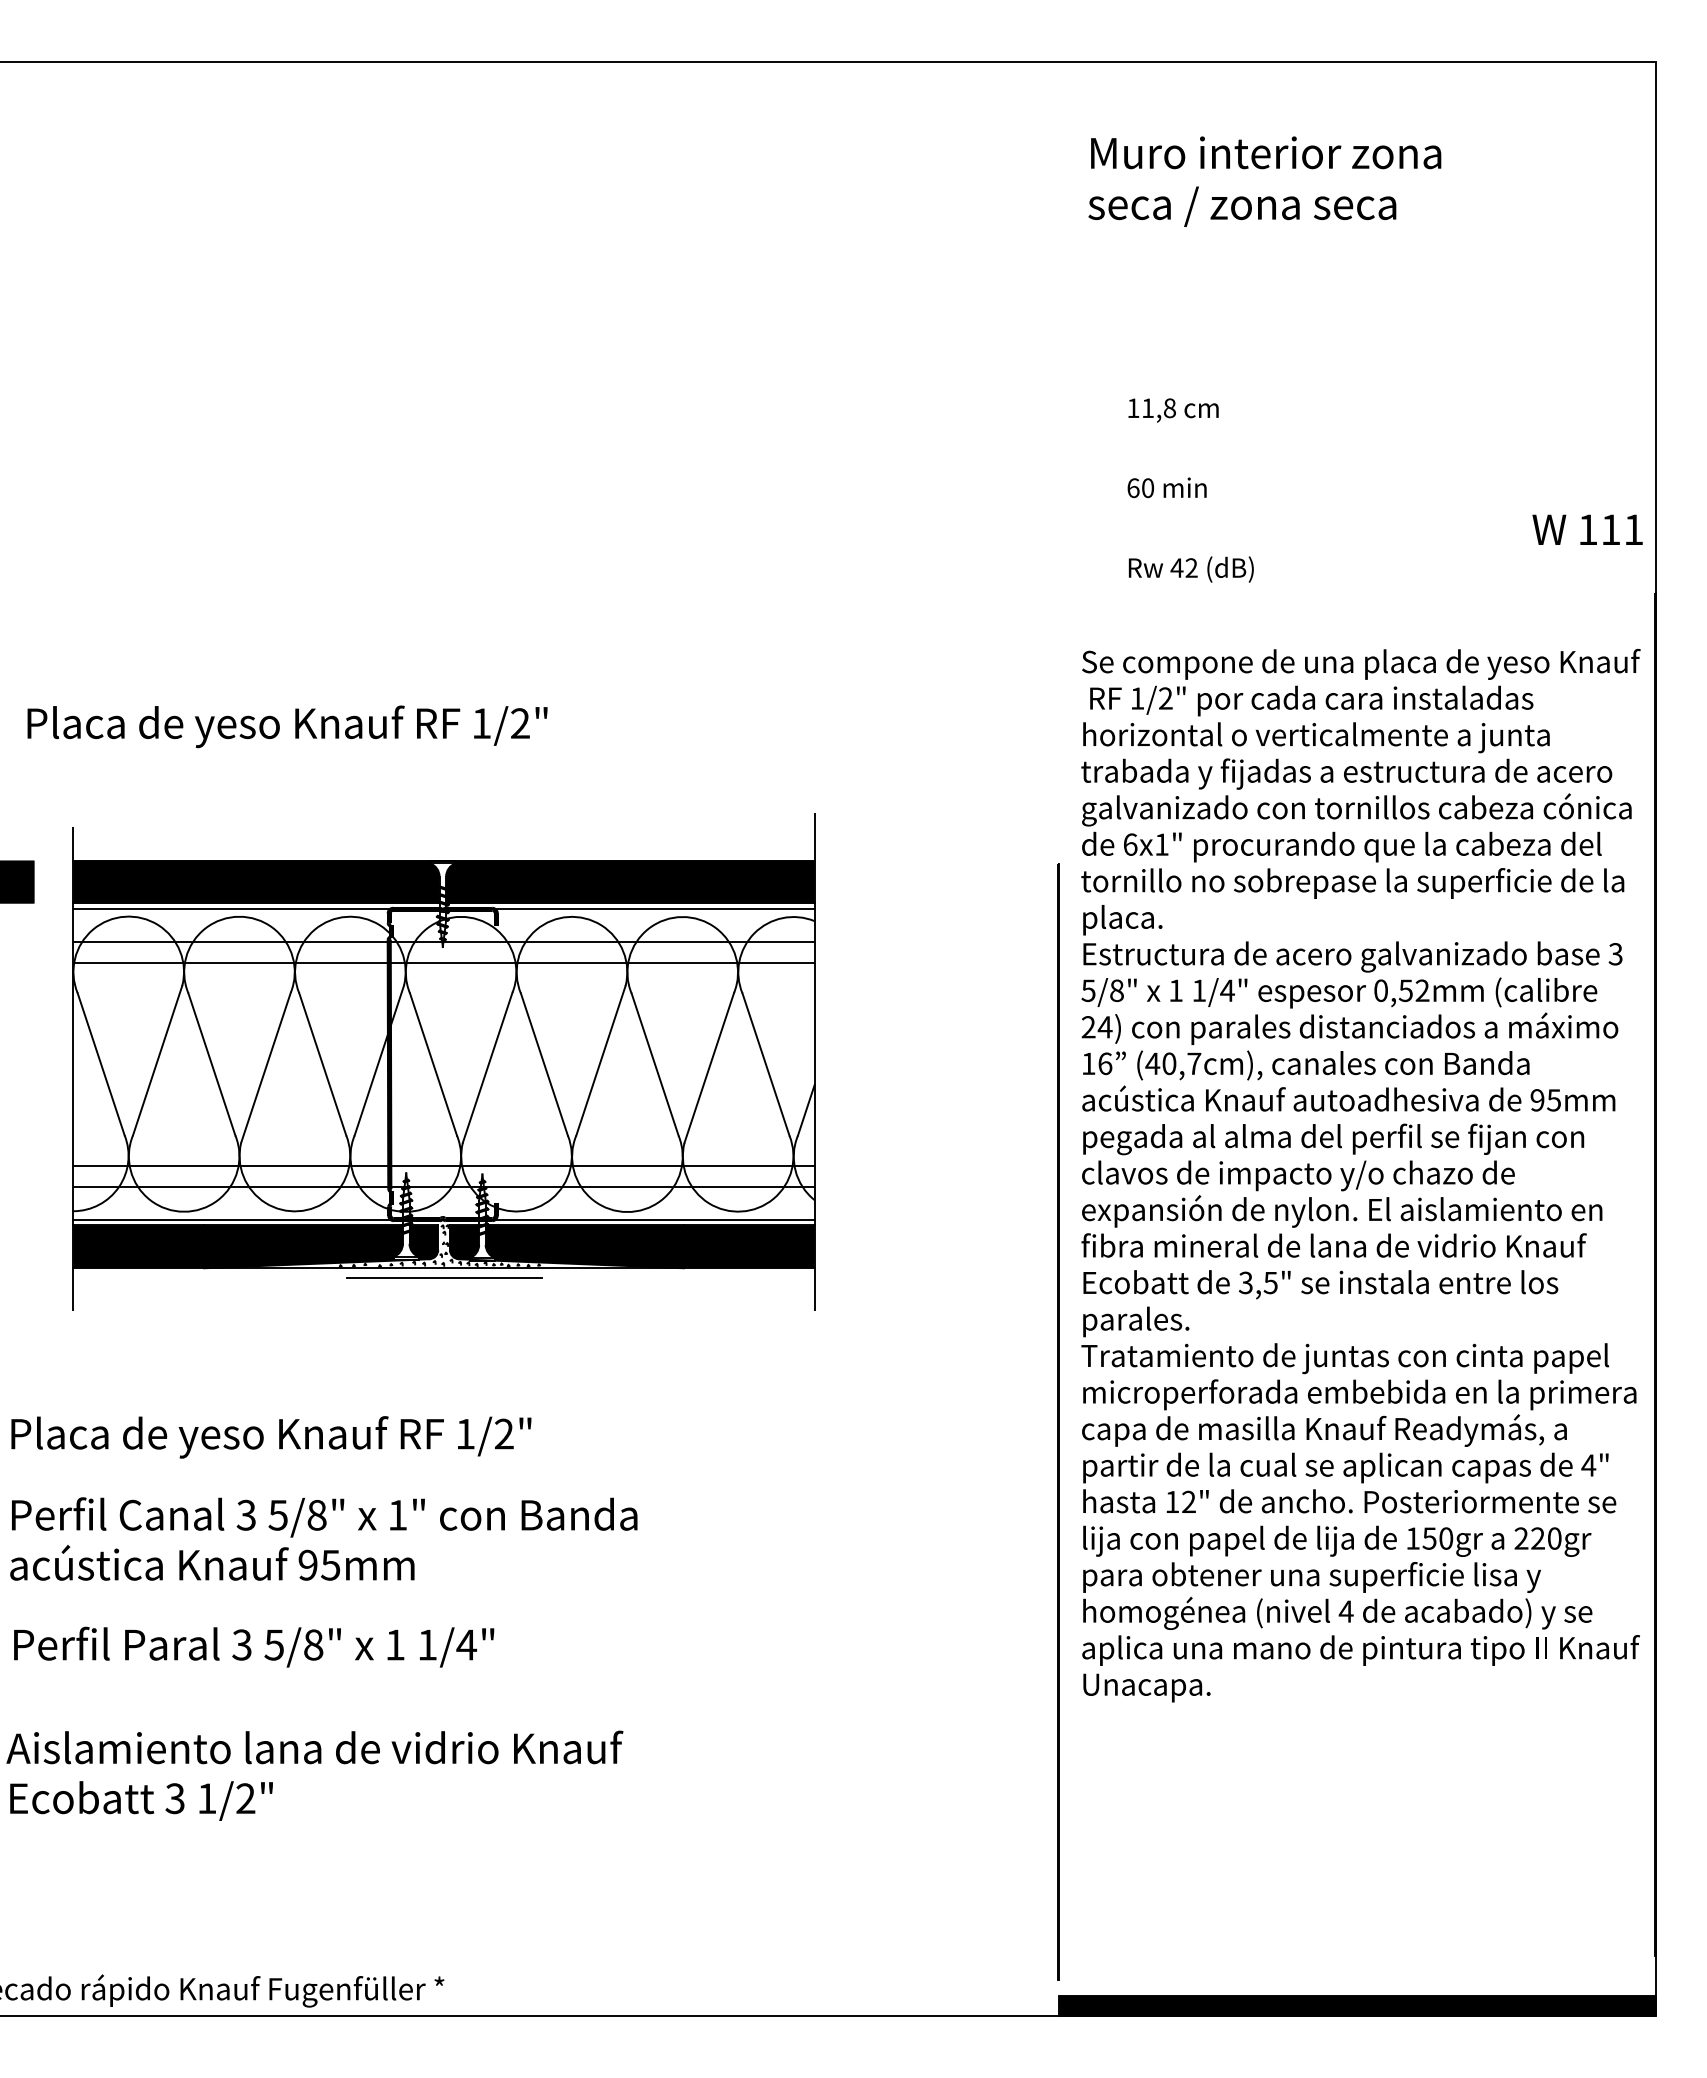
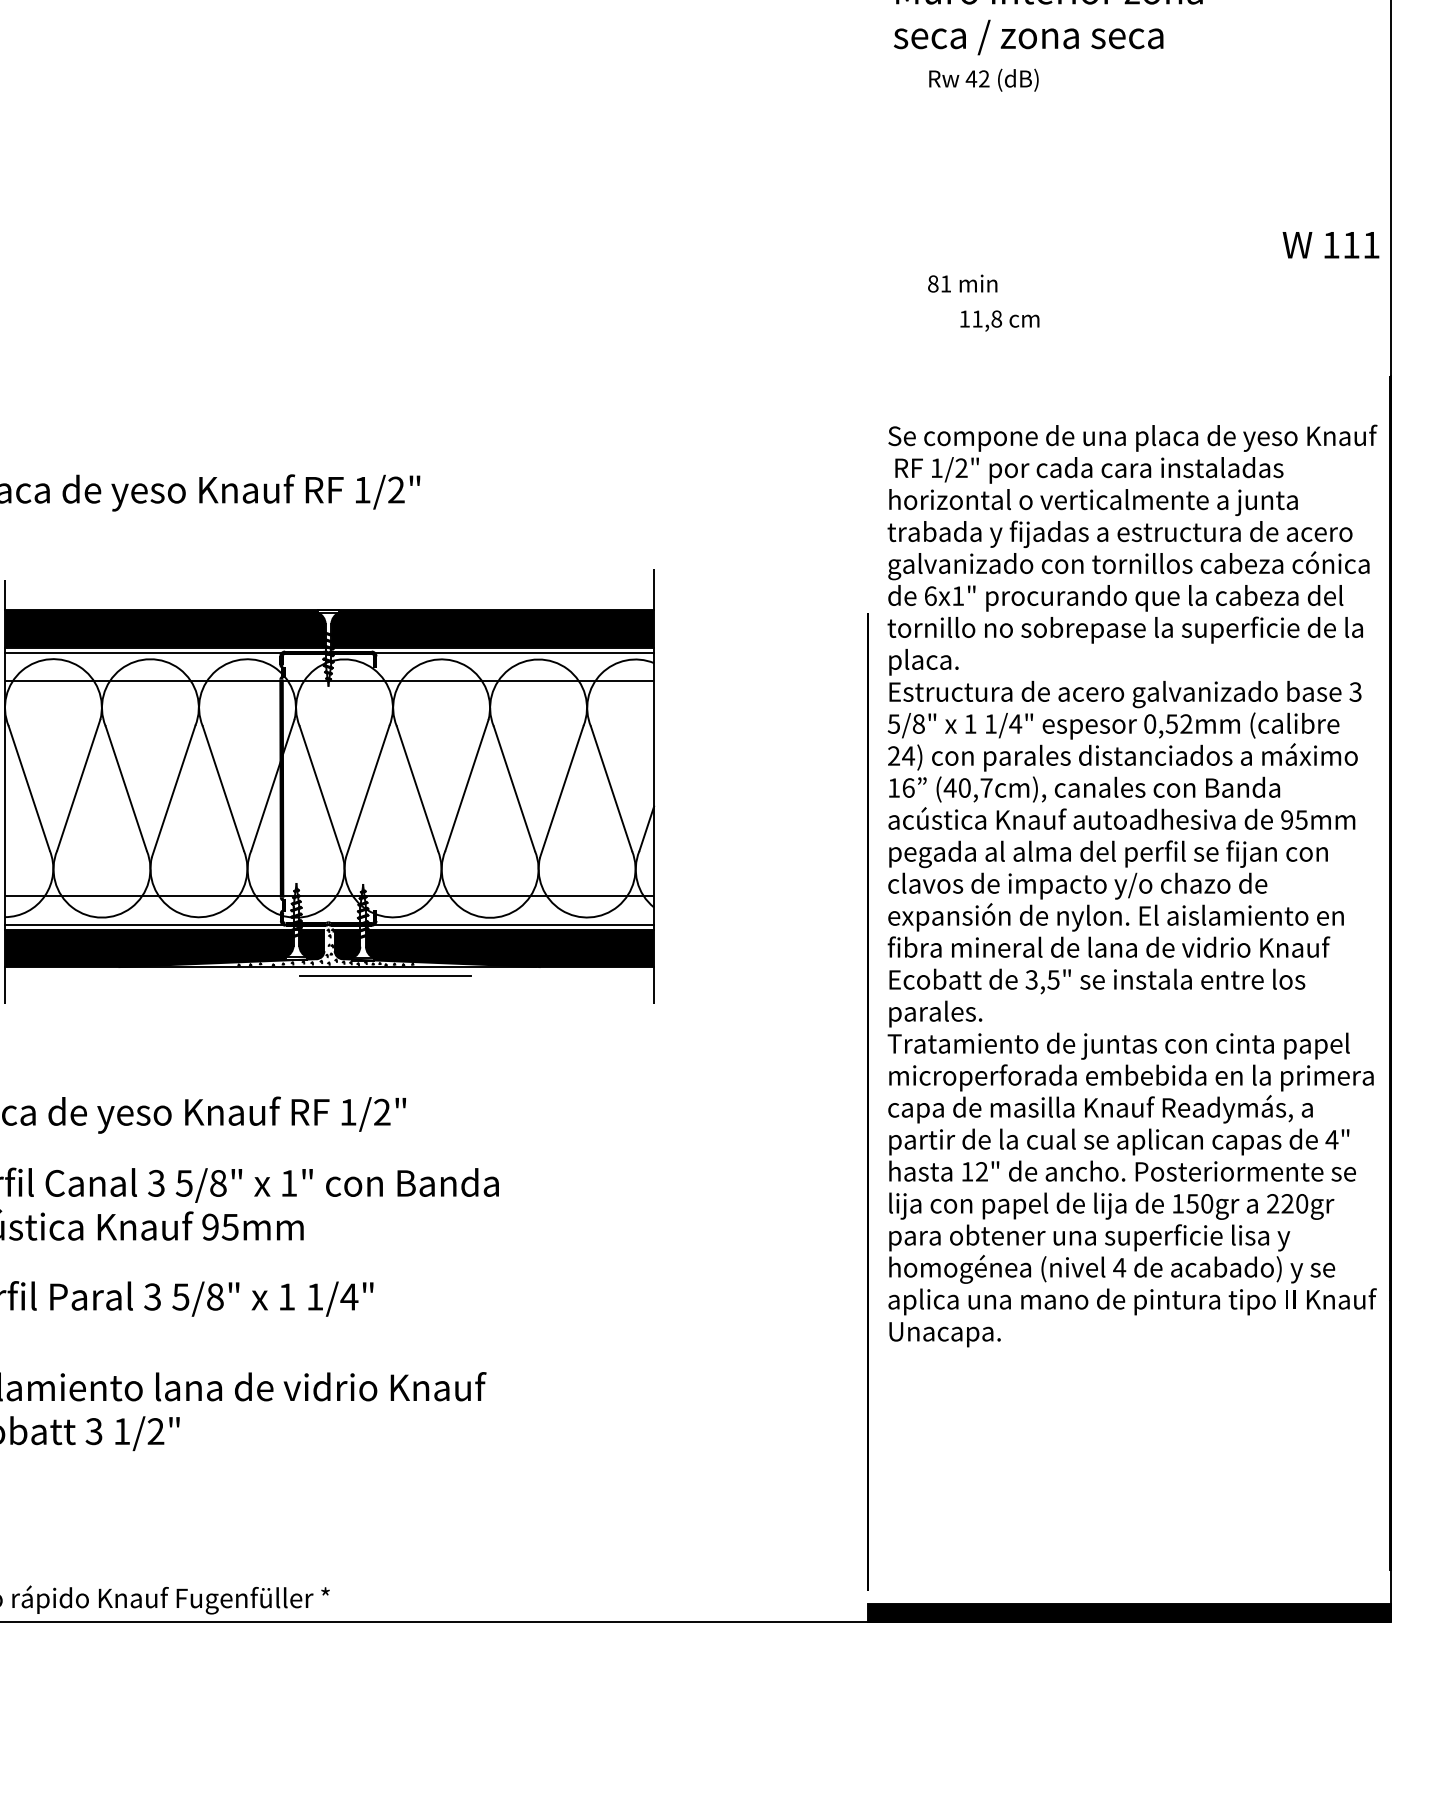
text: (1173, 410) -> (999, 321), moved
text: (1140, 488) -> (939, 284), 60 -> 81
text: (1587, 529) -> (1330, 244), moved
text: (1190, 569) -> (983, 80), moved
line: (443, 963) -> (329, 700), removed
line: (443, 1165) -> (329, 877), removed
line: (444, 1277) -> (386, 975), moved

